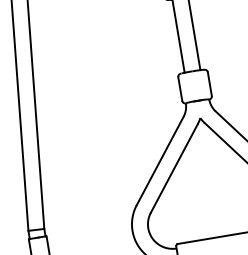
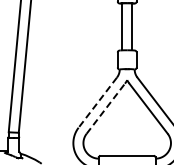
line: (159, 160) -> (97, 102), solid -> dashed
line: (173, 168) -> (105, 108), solid -> dashed

